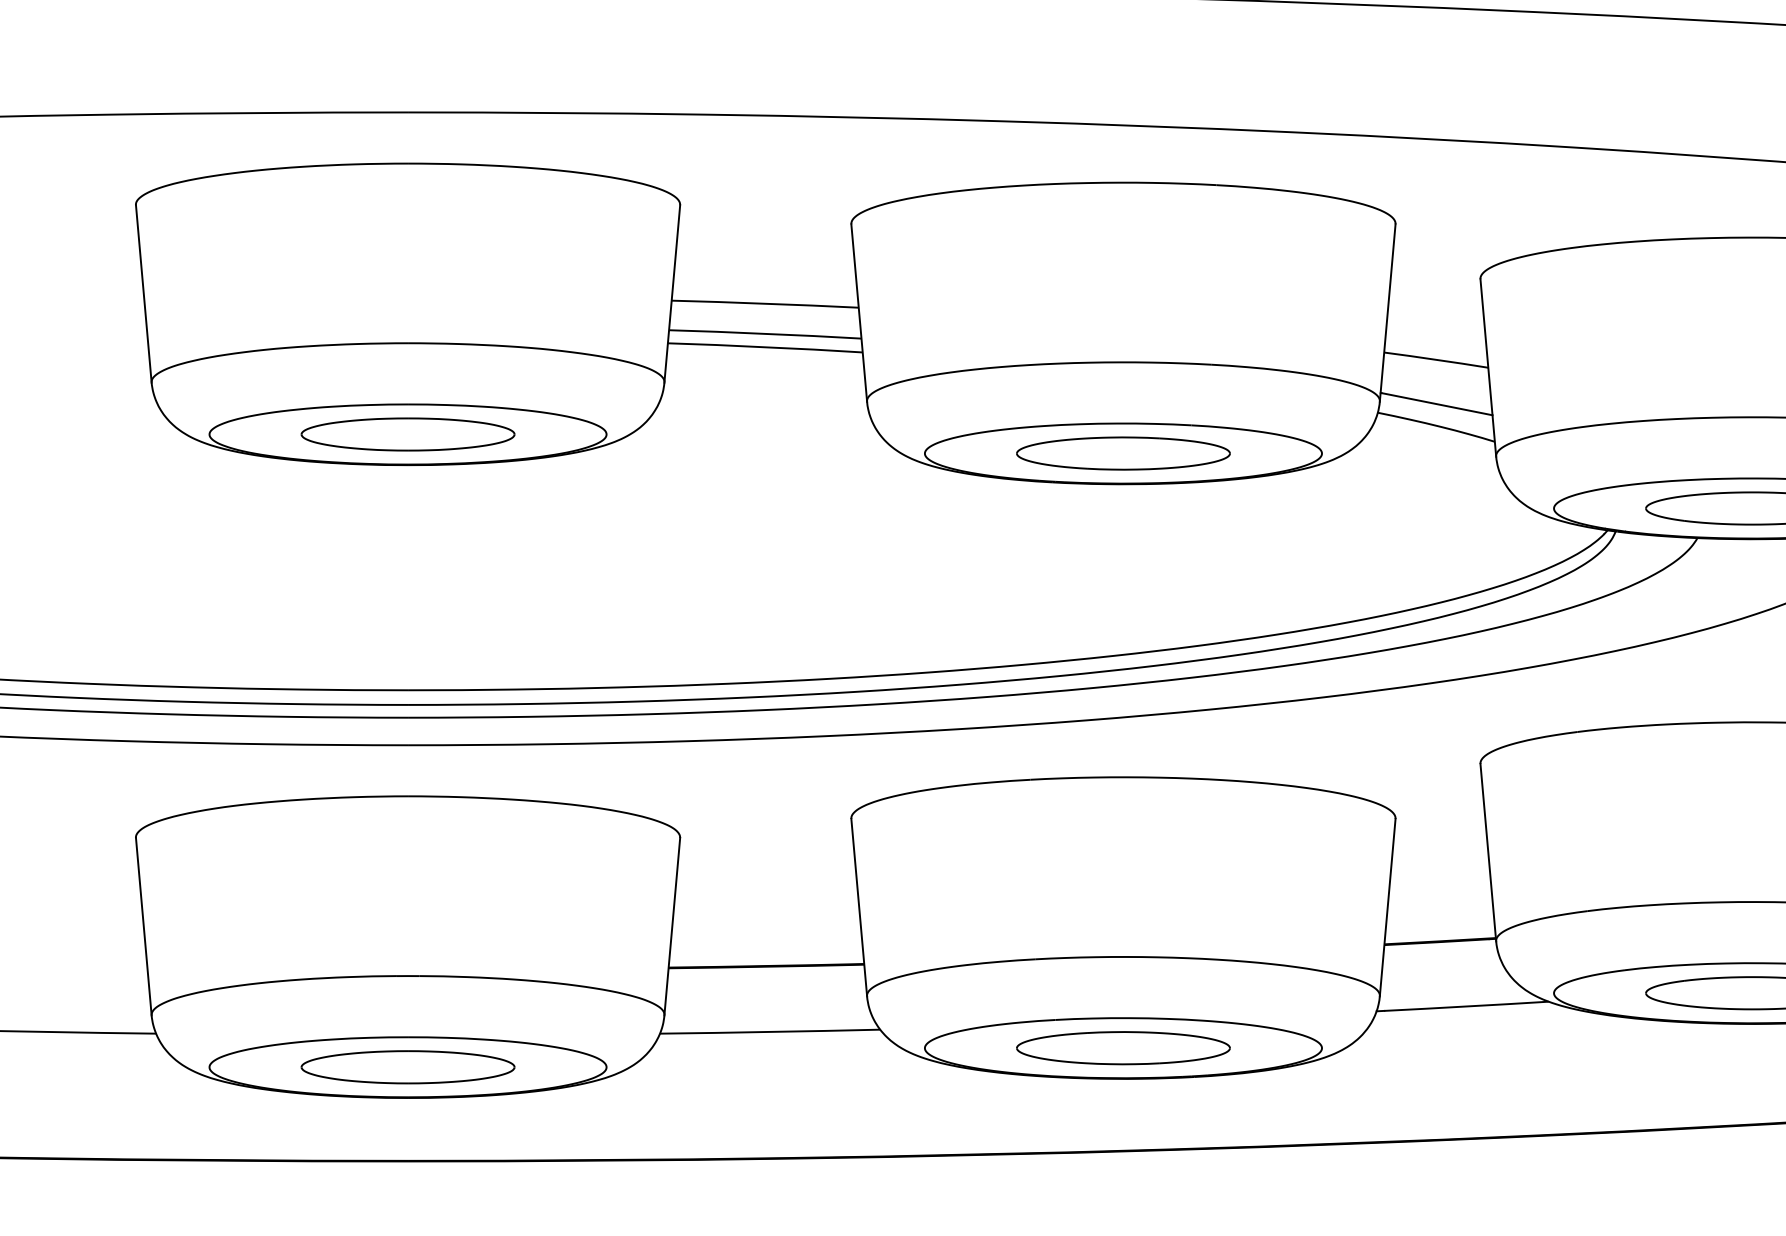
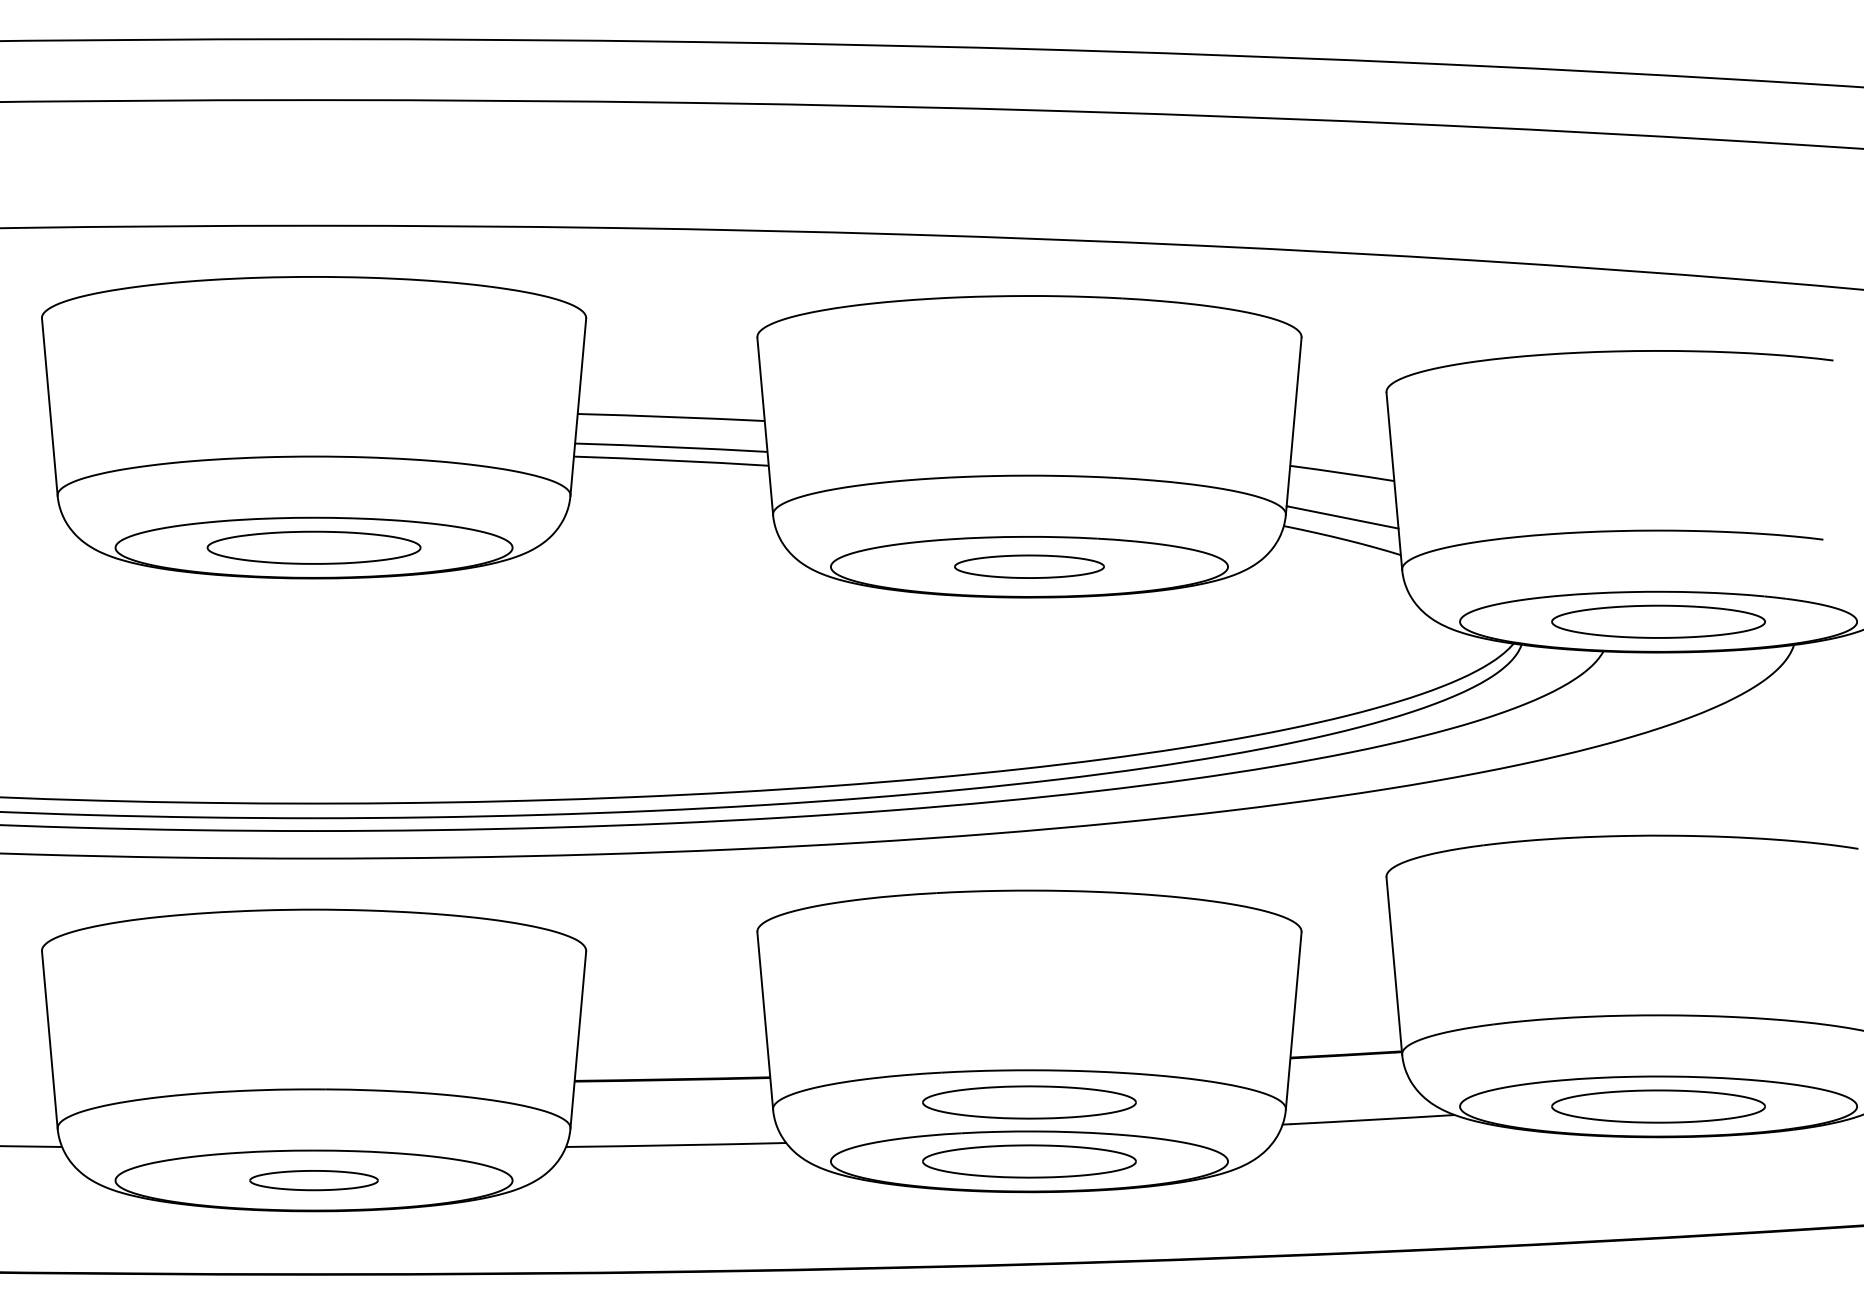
part: (1123, 453) -> (1029, 566), size x0.7
part: (1123, 989) -> (1029, 1102), added
part: (407, 1067) -> (313, 1180), size x0.6

